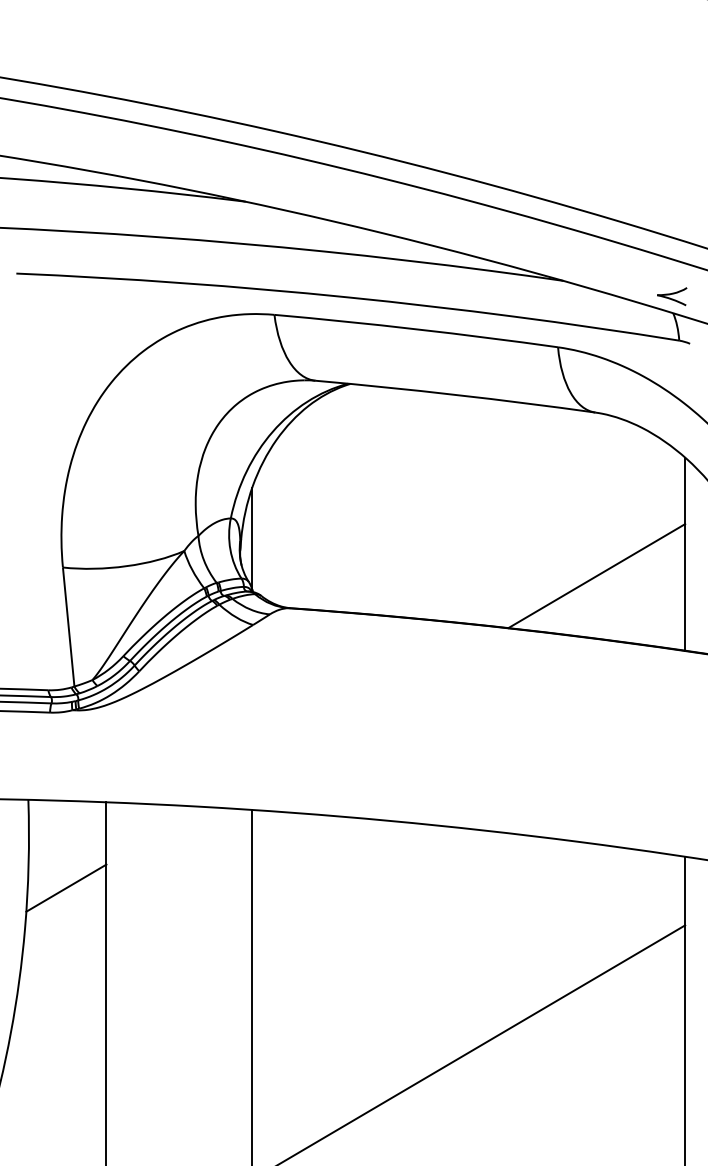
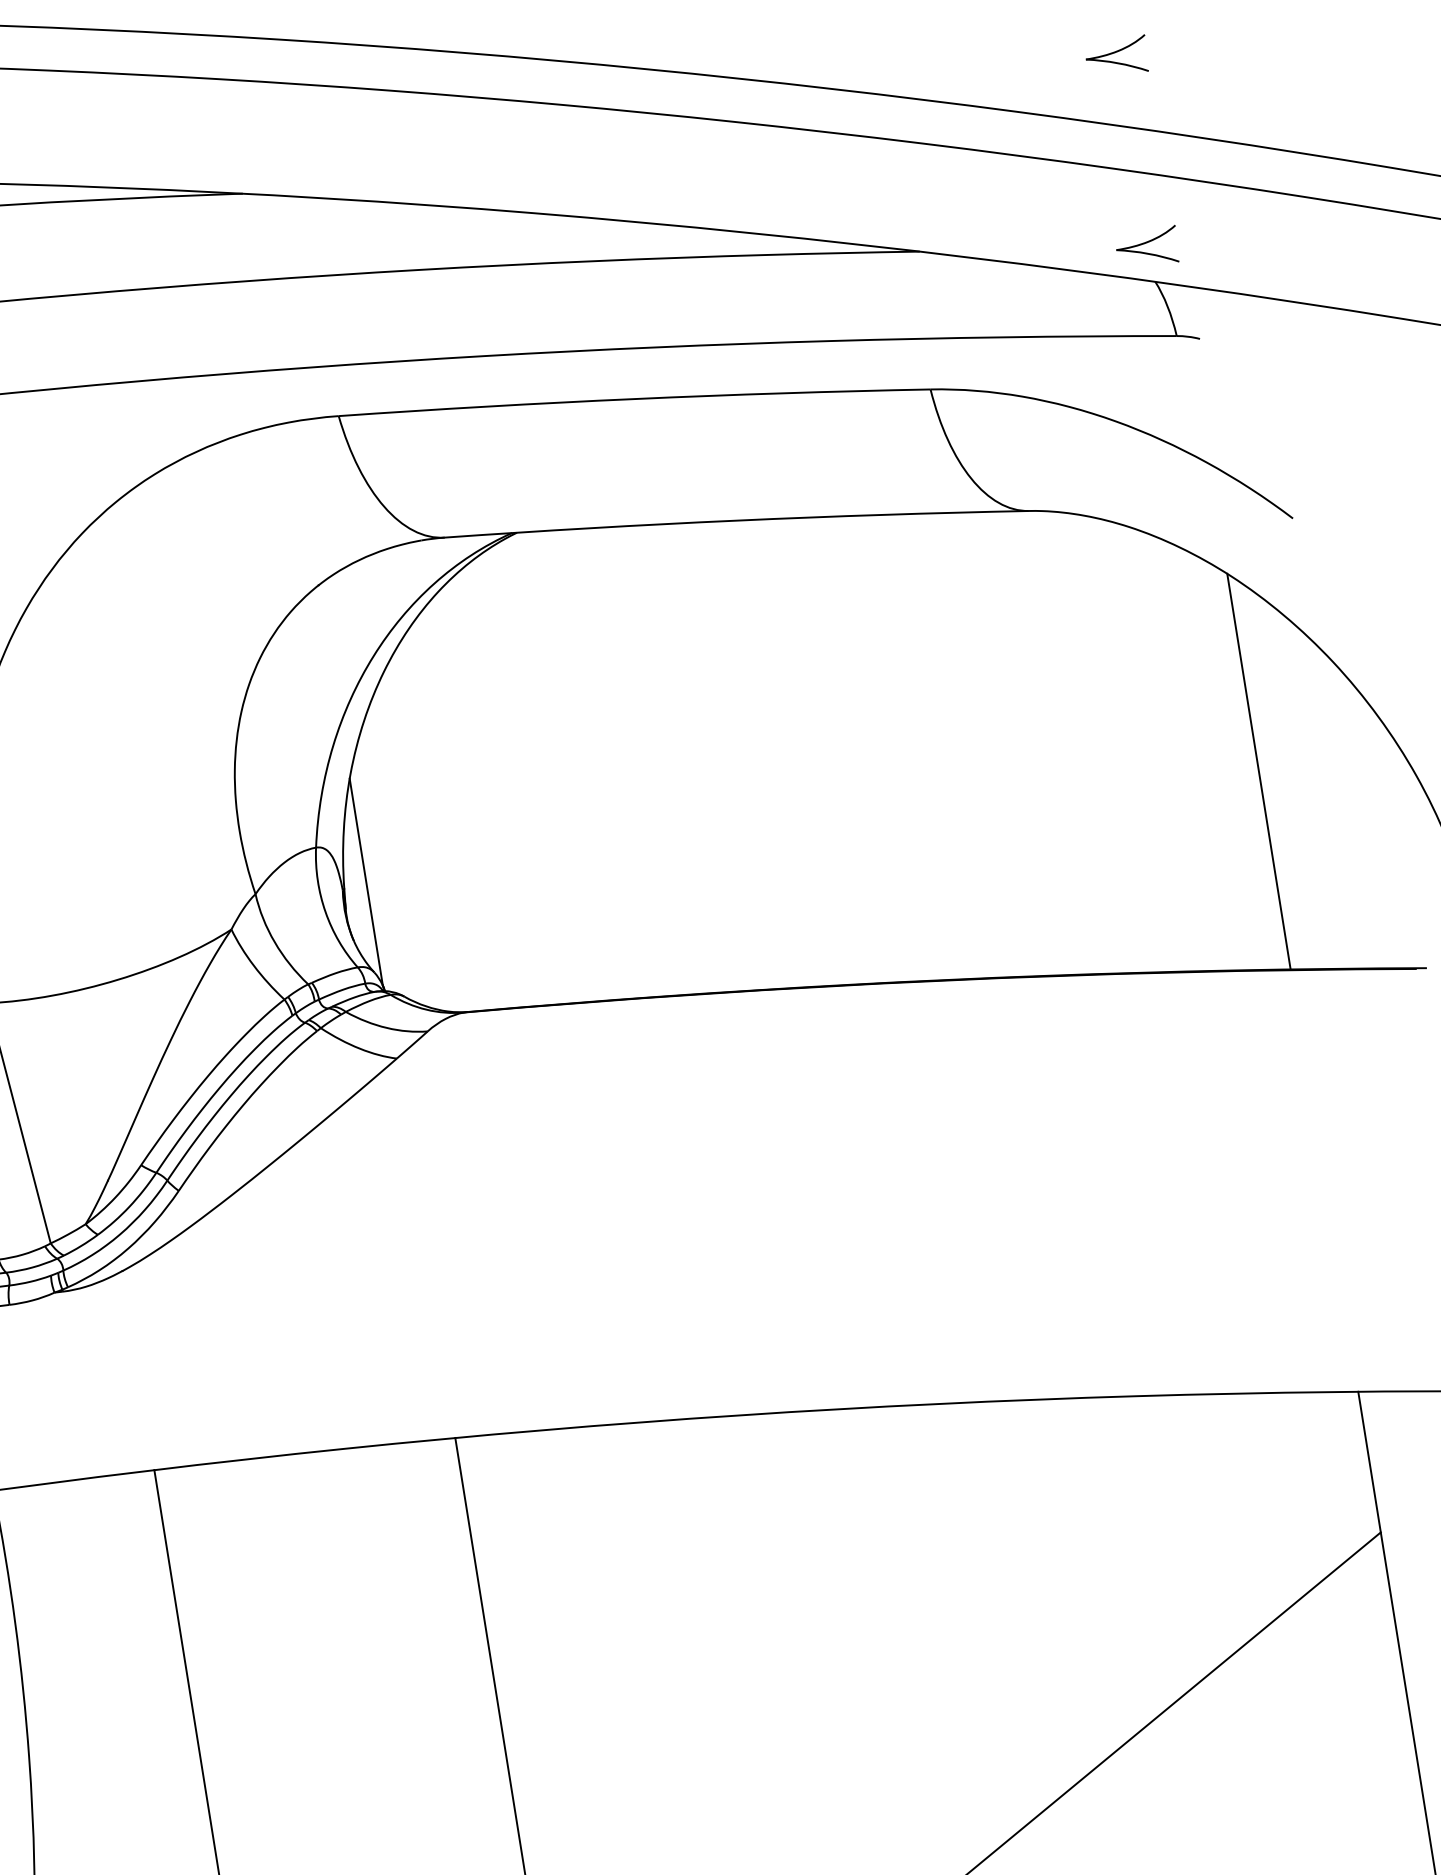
part: (672, 203) -> (1117, 57), added
line: (596, 576) -> (1084, 846), removed
line: (66, 887) -> (100, 1657), removed

